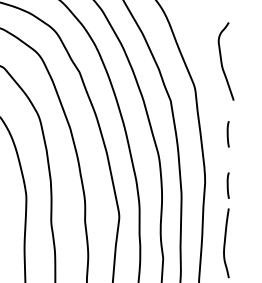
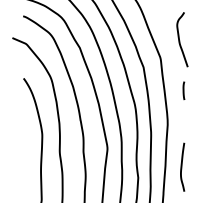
line: (227, 185) -> (183, 126), removed

